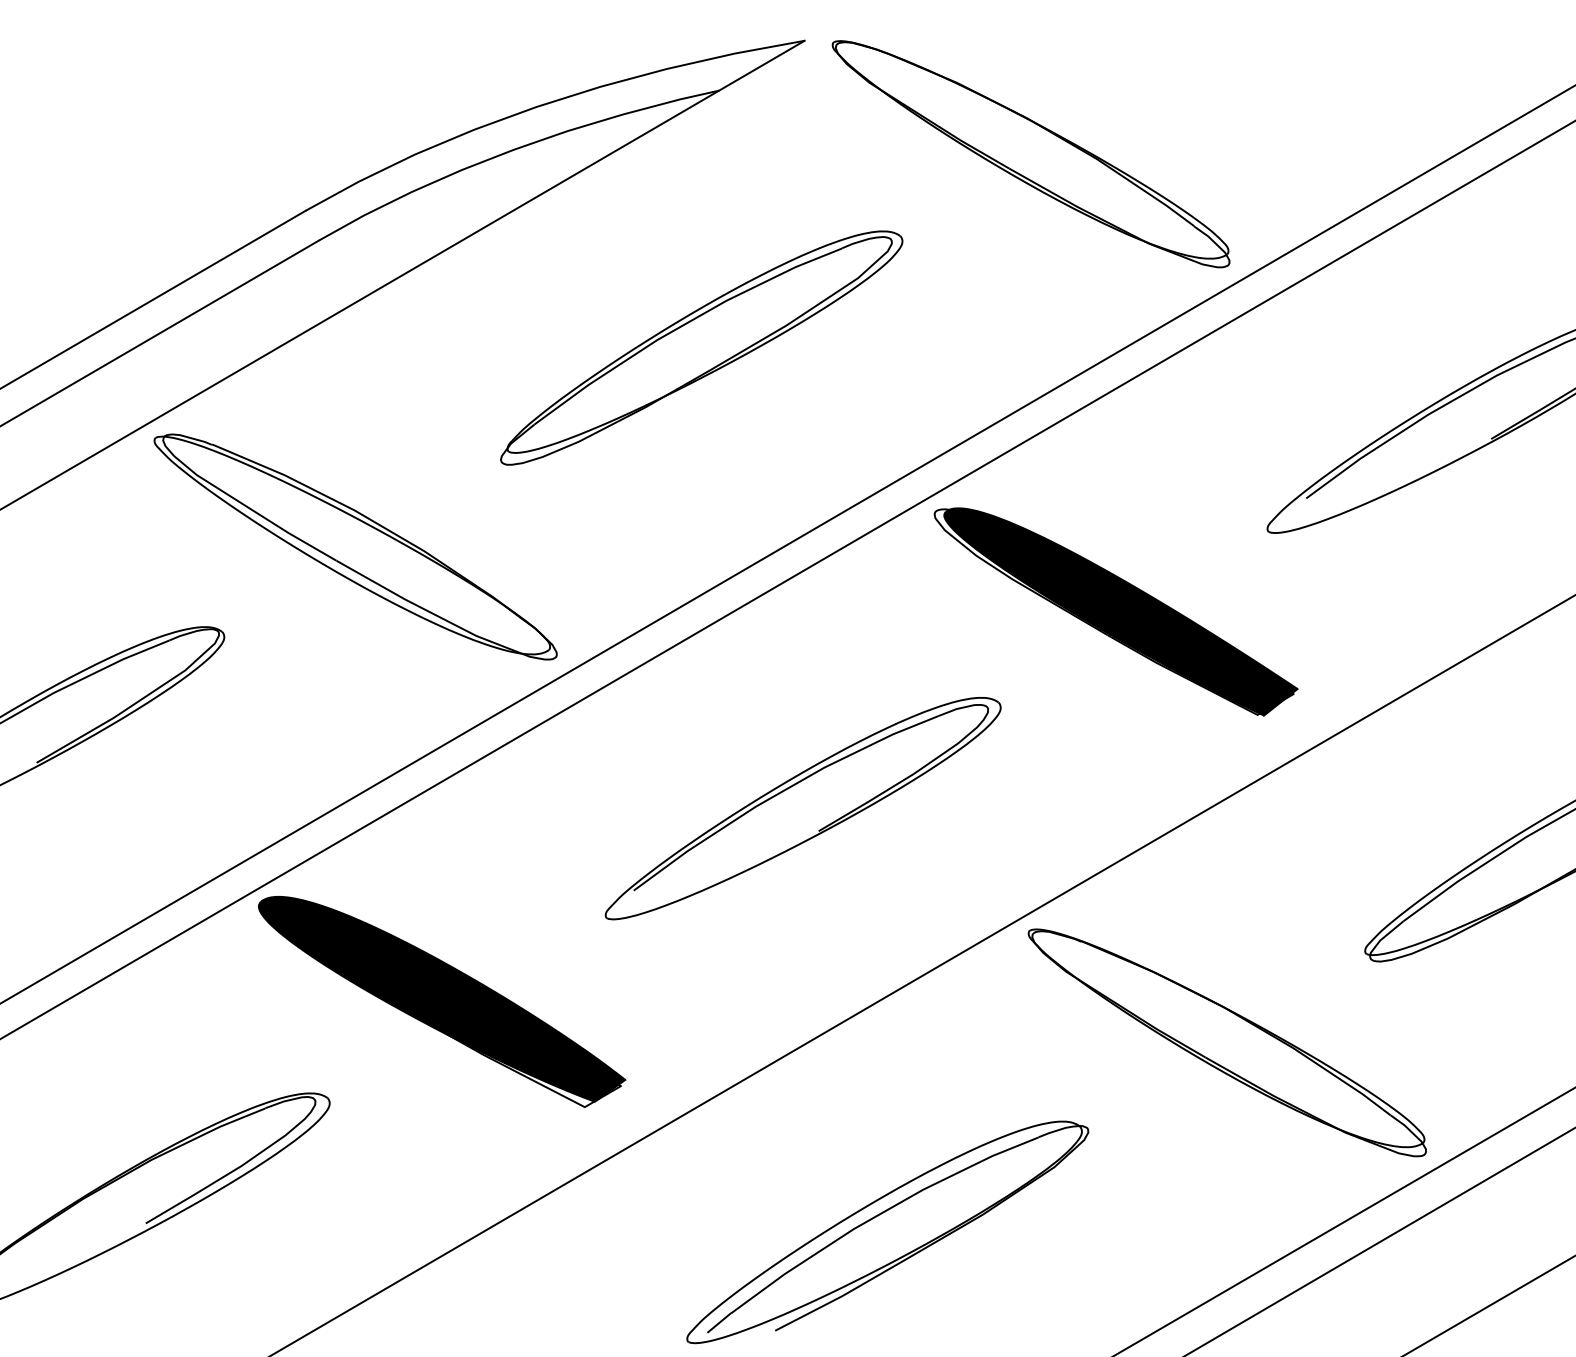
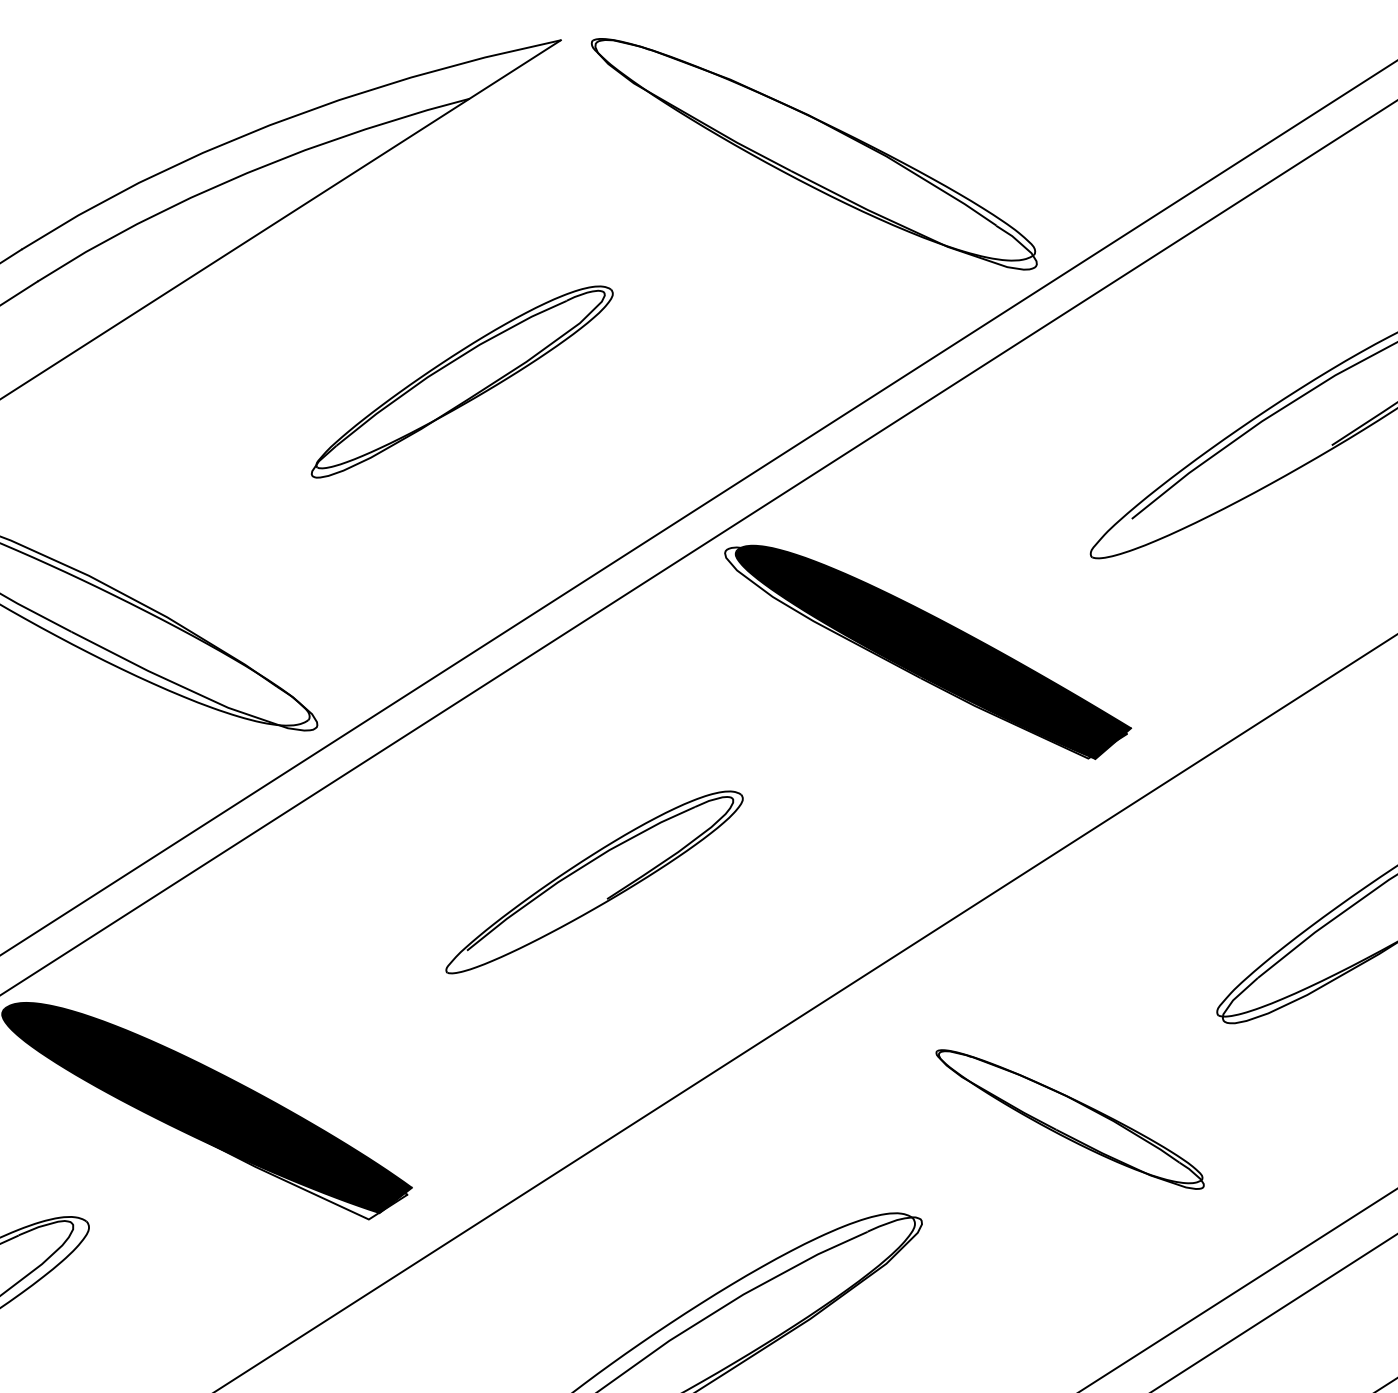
part: (701, 347) -> (461, 381), size x0.7
part: (802, 808) -> (593, 882), size x0.7
part: (1226, 1042) -> (1069, 1119), size x0.6

